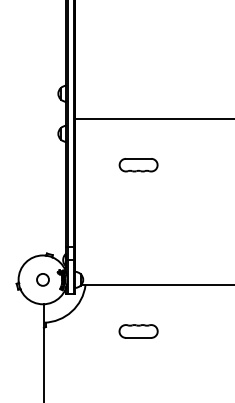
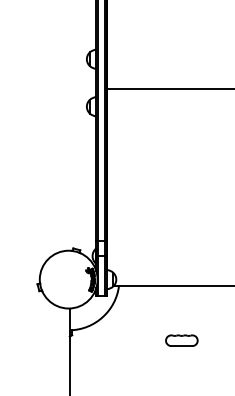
part: (138, 165) -> (181, 144), removed
circle: (42, 279) -> (68, 279), removed
part: (138, 331) -> (181, 340), size x0.7

